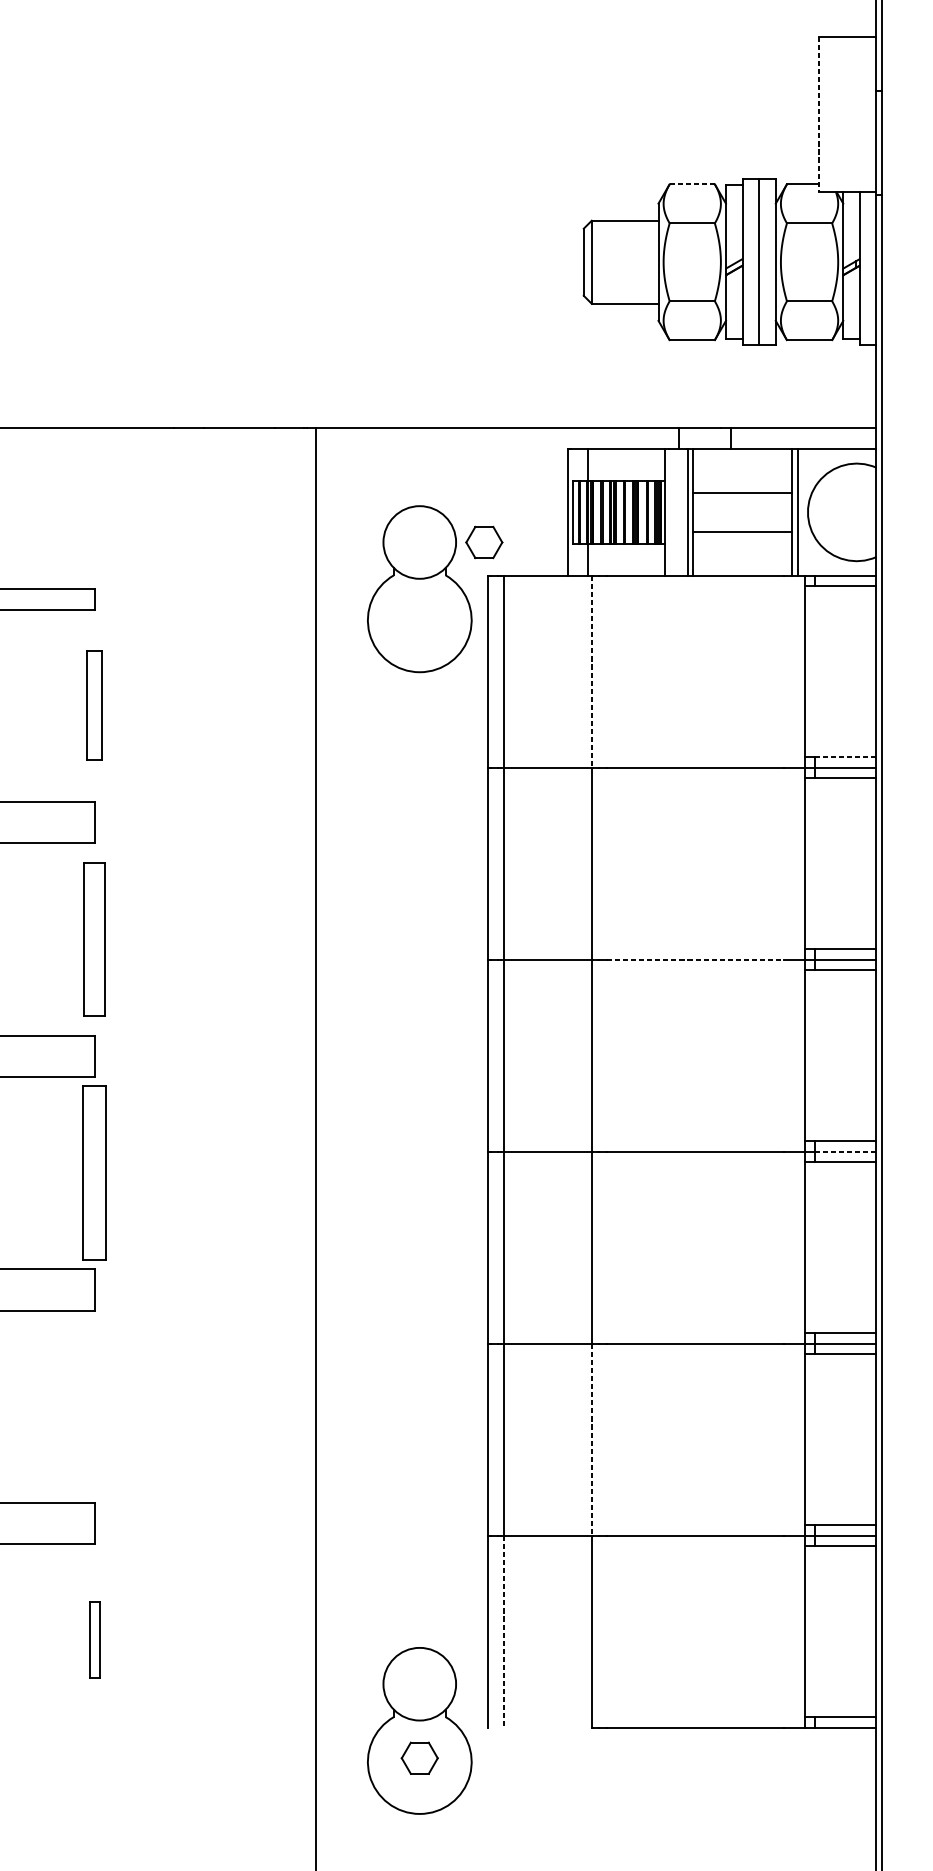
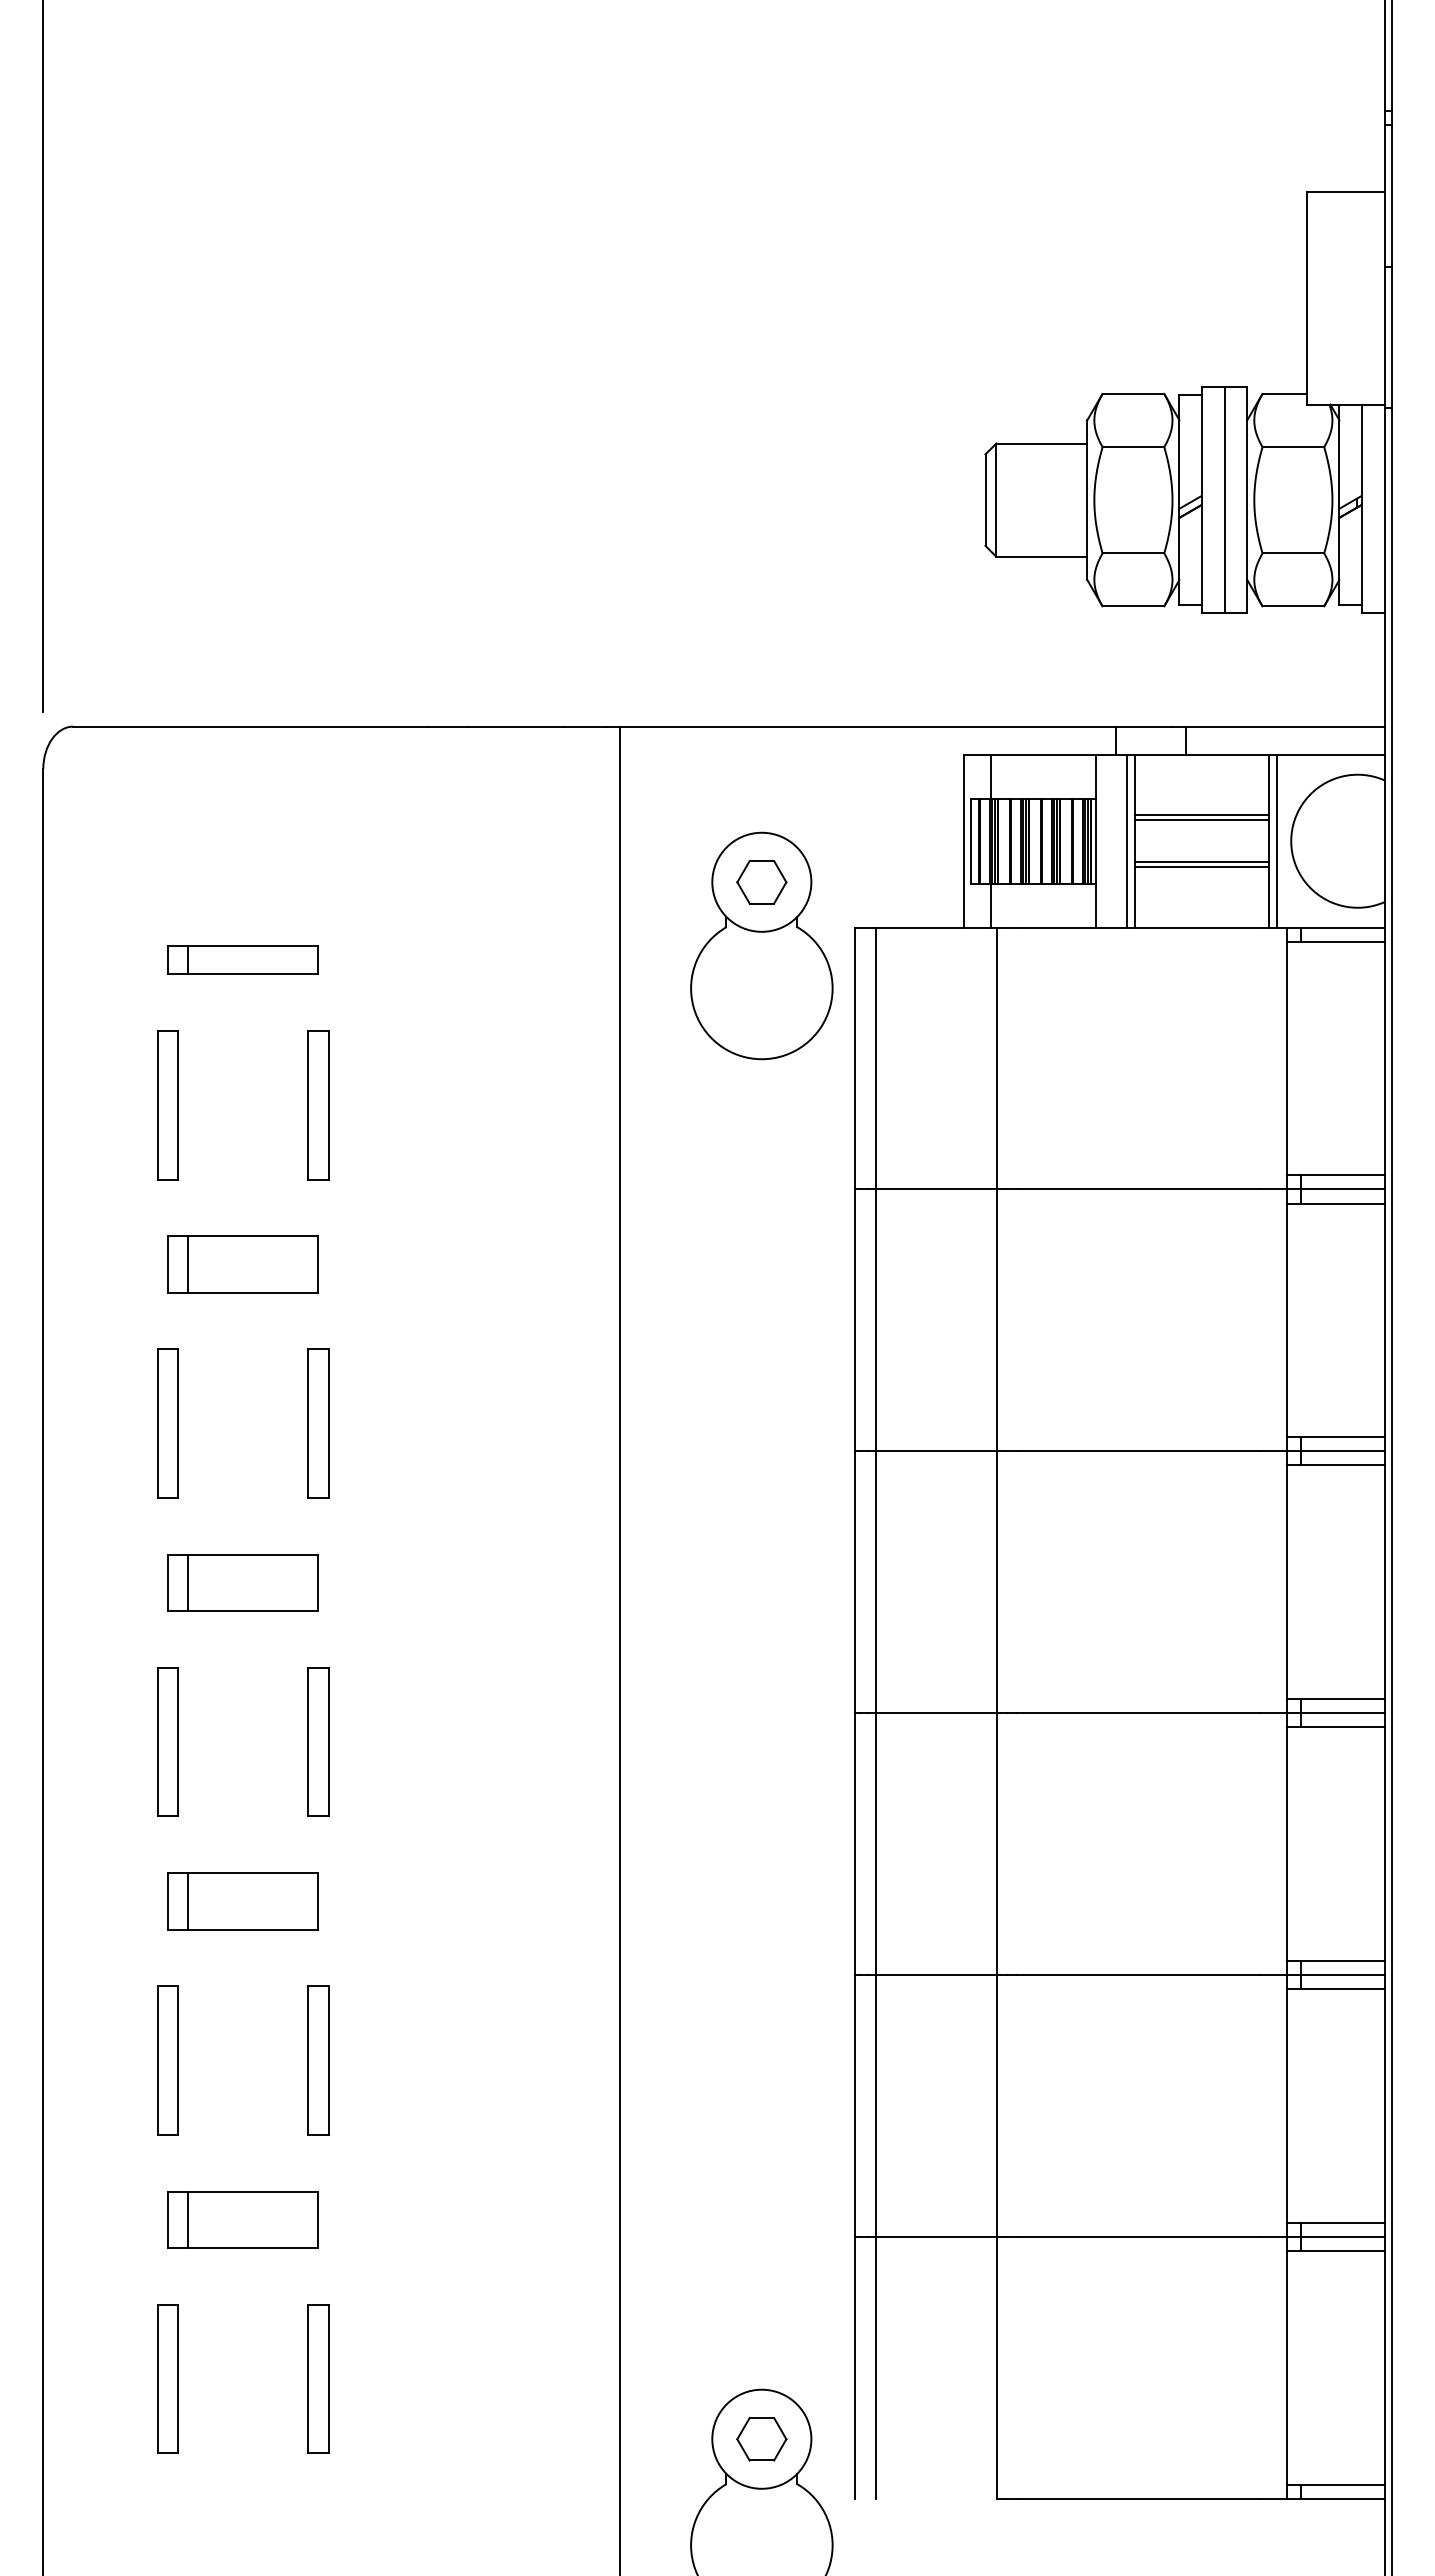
line: (819, 114) -> (1306, 298), dashed -> solid
line: (692, 184) -> (1133, 393), dashed -> solid
line: (742, 497) -> (1201, 820), added
line: (742, 527) -> (1201, 862), added
part: (484, 542) -> (761, 882), moved
line: (592, 671) -> (997, 1058), dashed -> solid
line: (845, 757) -> (1342, 1175), dashed -> solid
part: (94, 939) -> (318, 1423), size x0.71
line: (695, 959) -> (1137, 1451), dashed -> solid
line: (845, 1152) -> (1342, 1713), dashed -> solid
part: (94, 1172) -> (318, 1741), size x0.62
part: (94, 1406) -> (318, 2060), added
line: (592, 1439) -> (997, 2105), dashed -> solid
line: (503, 1631) -> (876, 2367), dashed -> solid
part: (94, 1639) -> (318, 2378), size x1.43
part: (419, 1758) -> (761, 2439), moved

